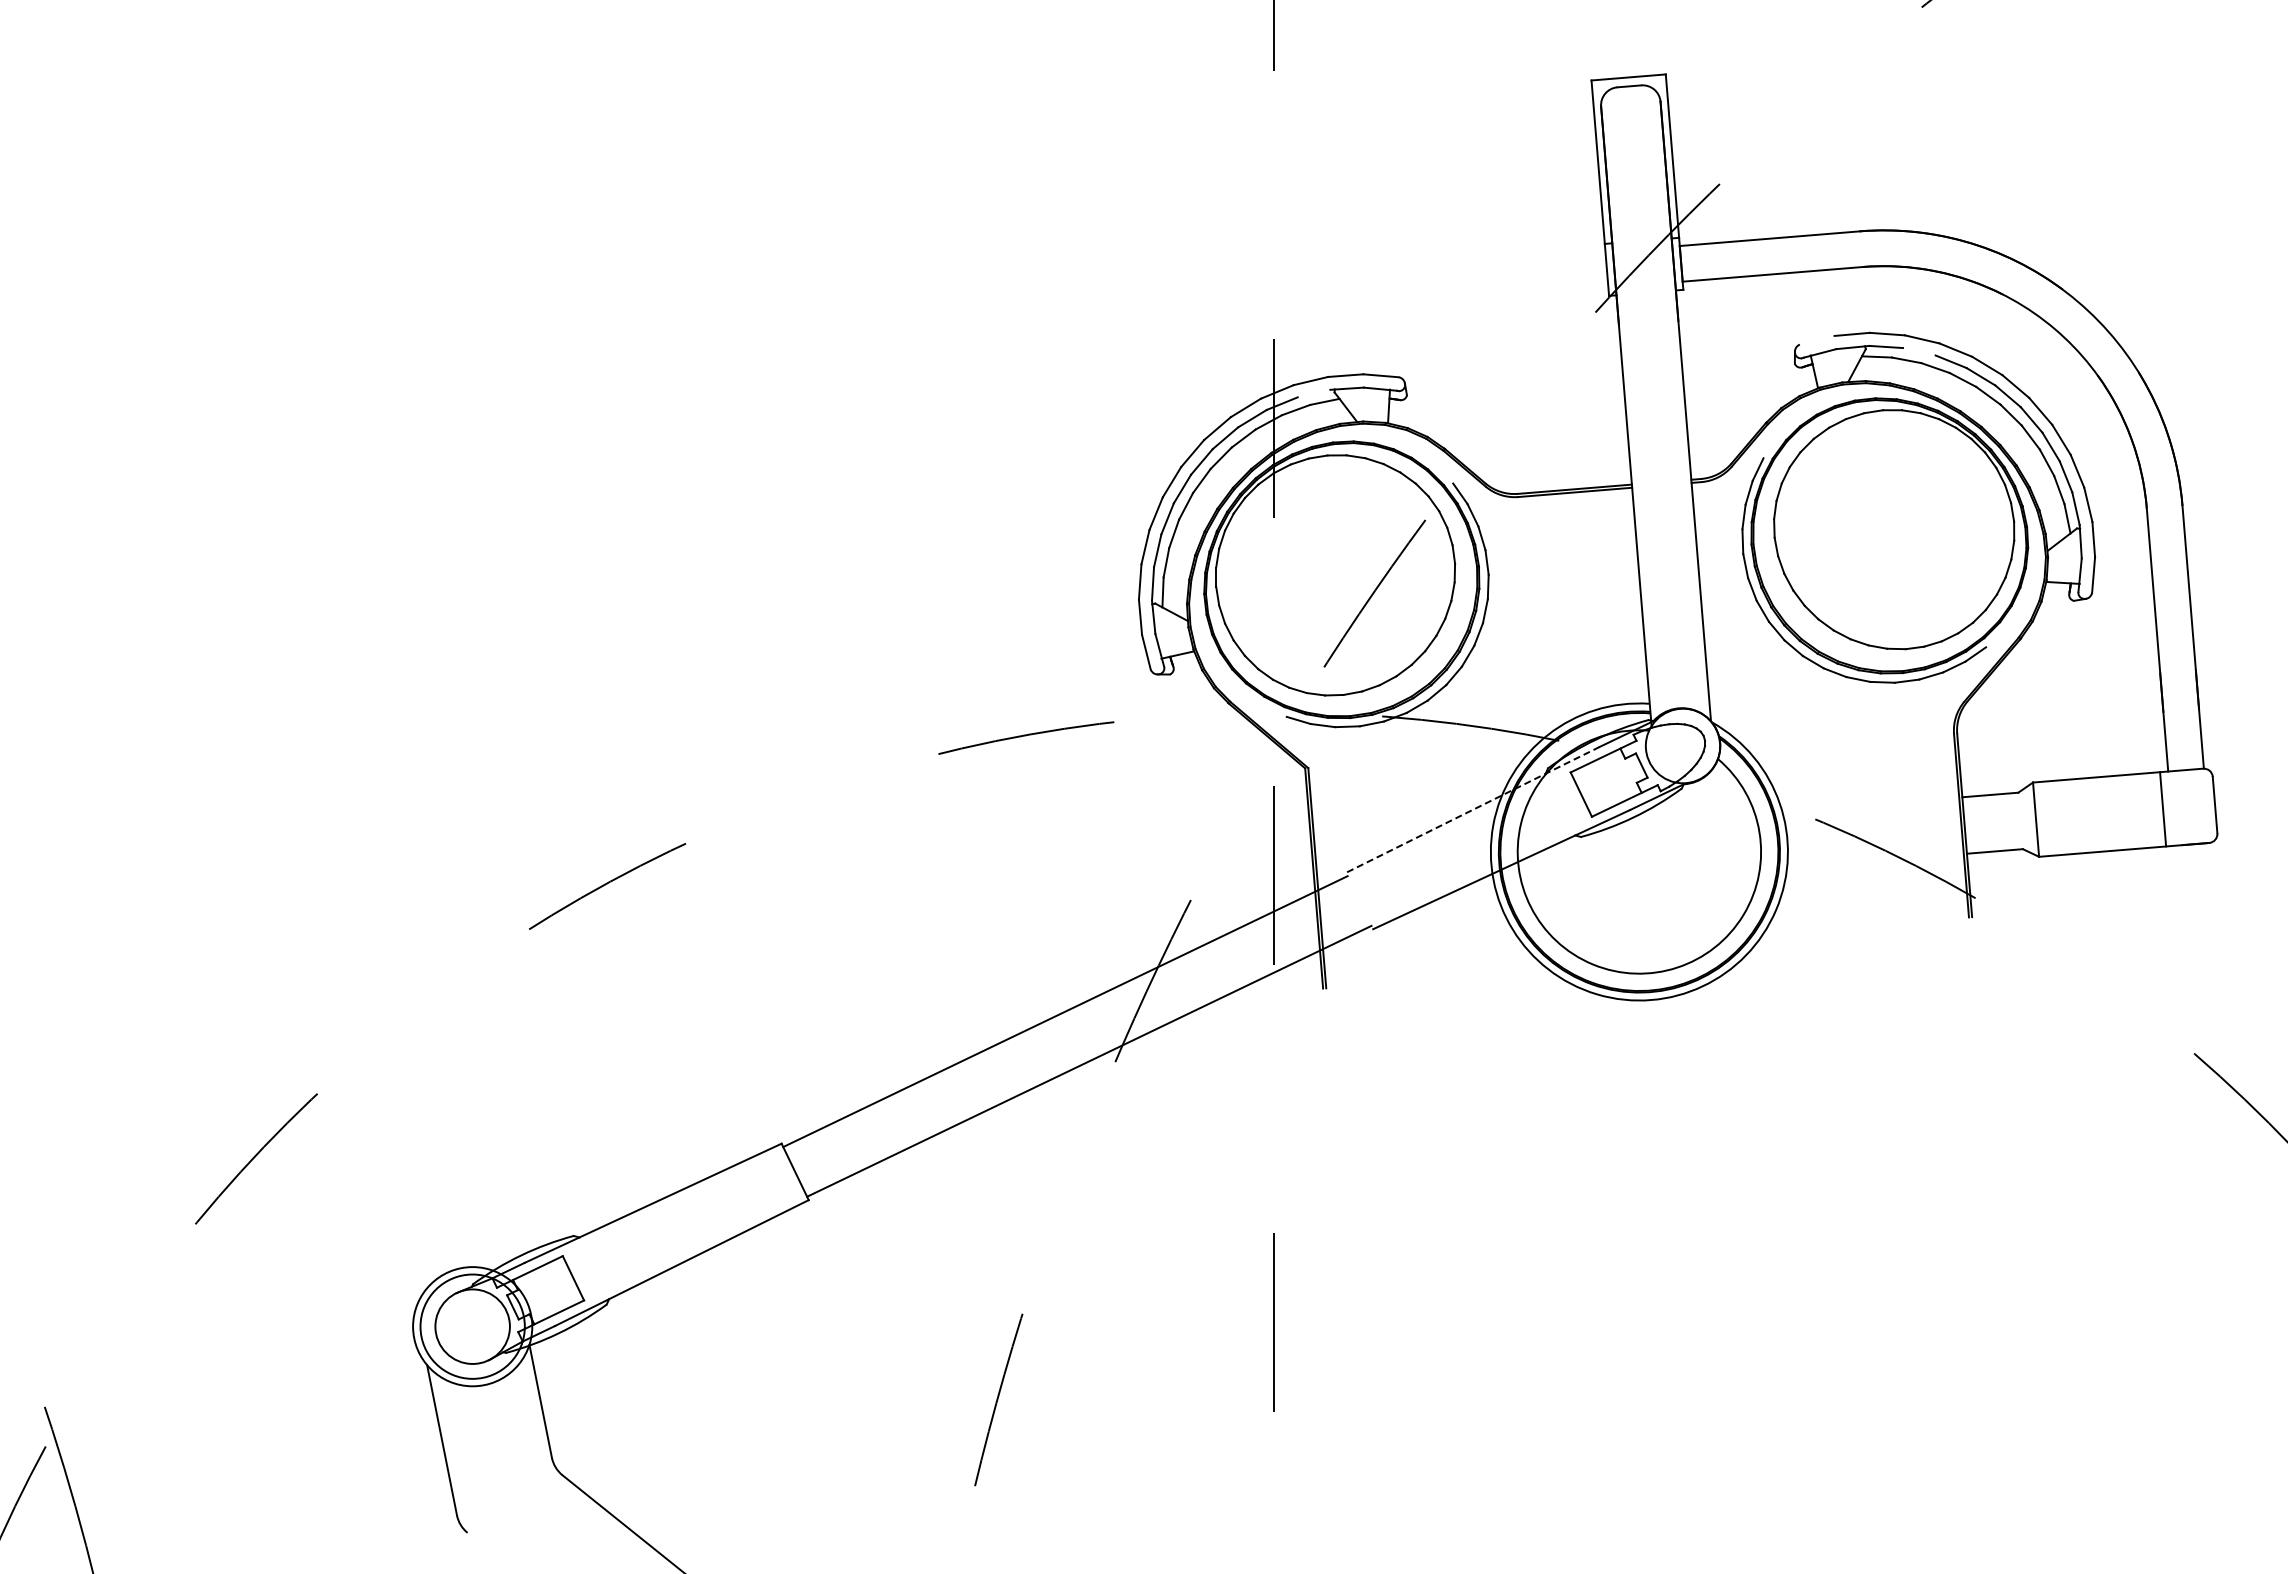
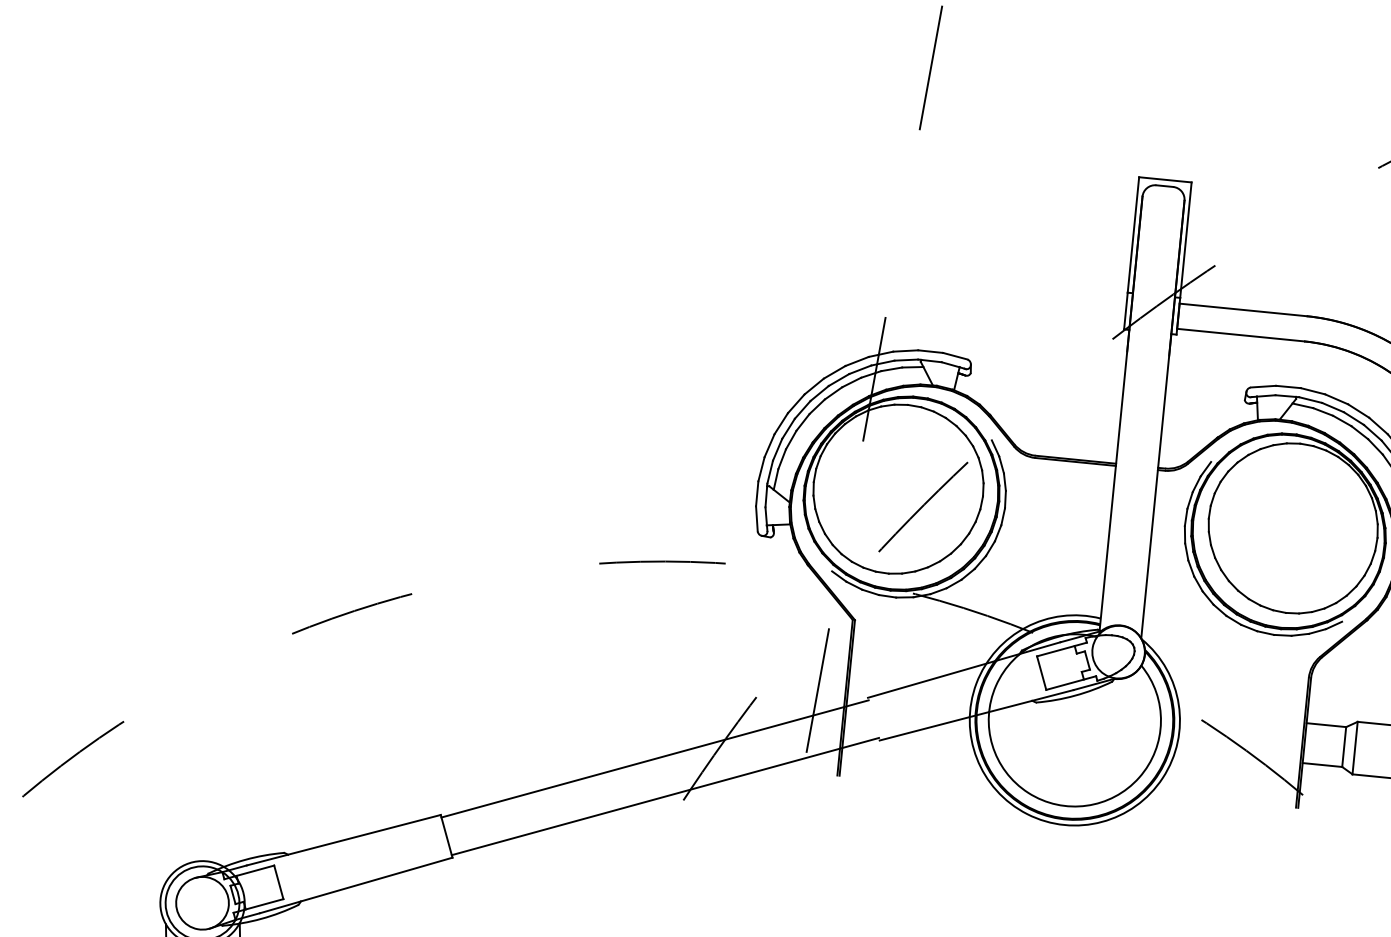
line: (1817, 339) -> (1263, 386), added
line: (1918, 351) -> (1332, 407), added
line: (1313, 393) -> (905, 359), added
line: (1275, 711) -> (839, 576), added
line: (1472, 809) -> (964, 669), dashed -> solid
line: (2020, 820) -> (1344, 746), added

